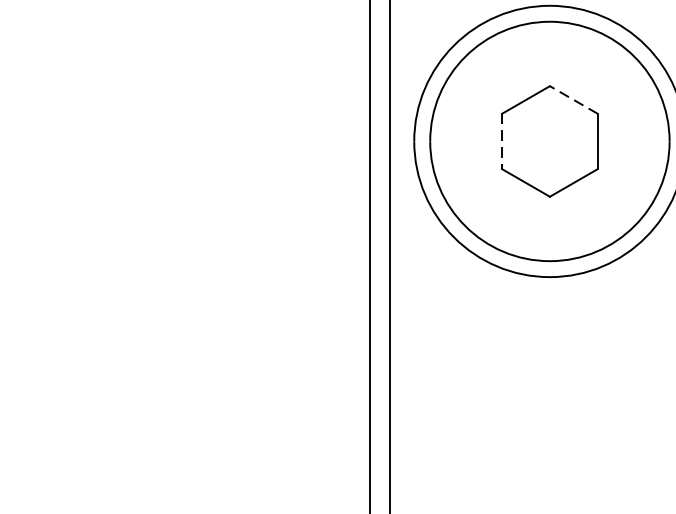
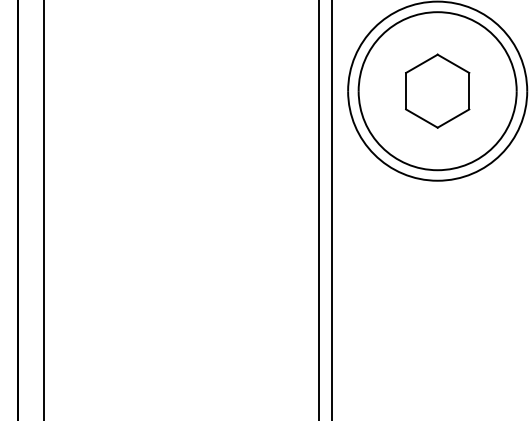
line: (573, 99) -> (453, 63), dashed -> solid
line: (502, 141) -> (406, 91), dashed -> solid

